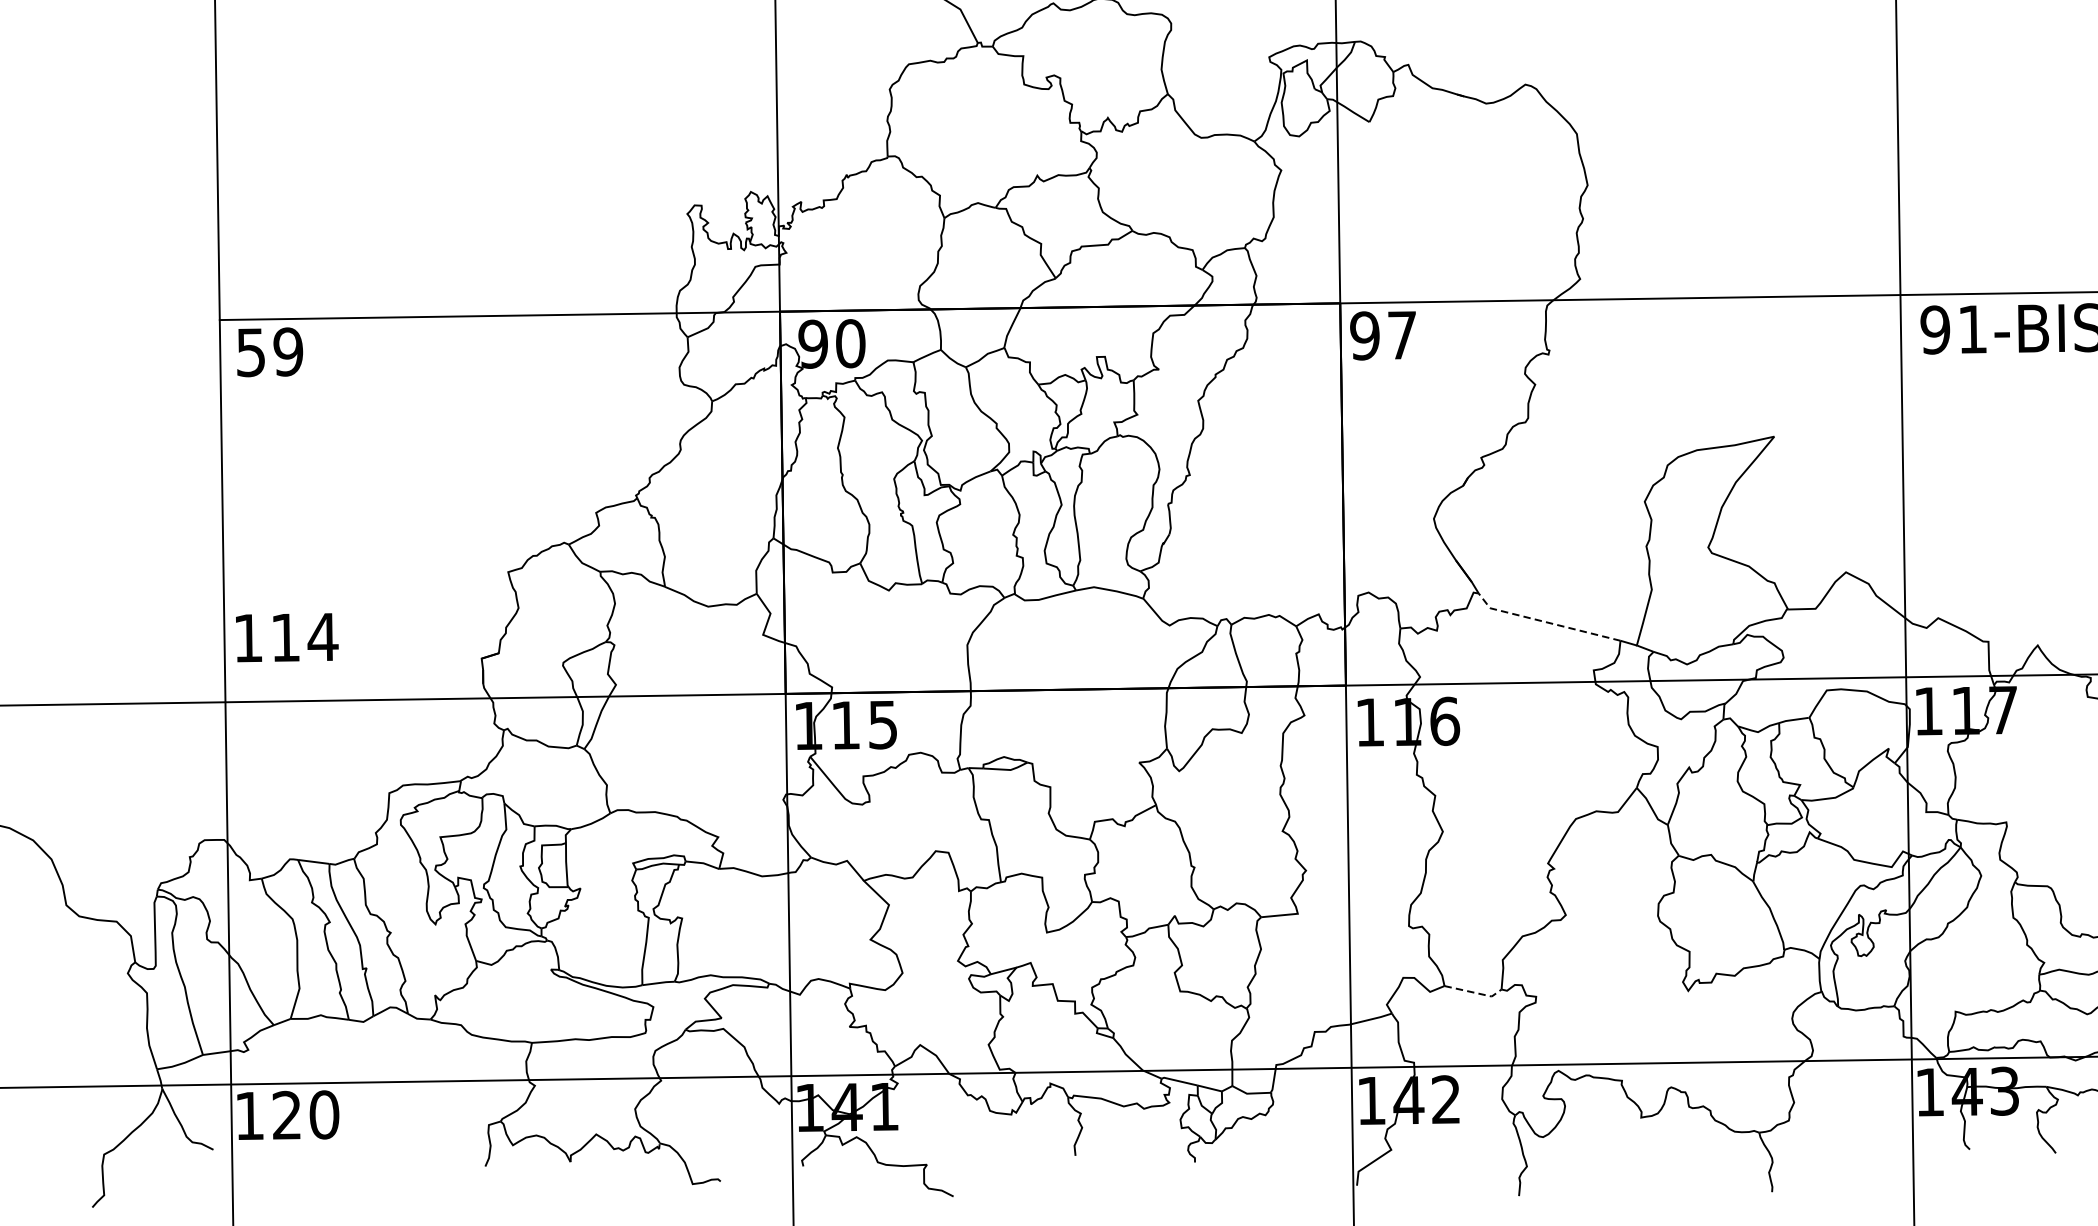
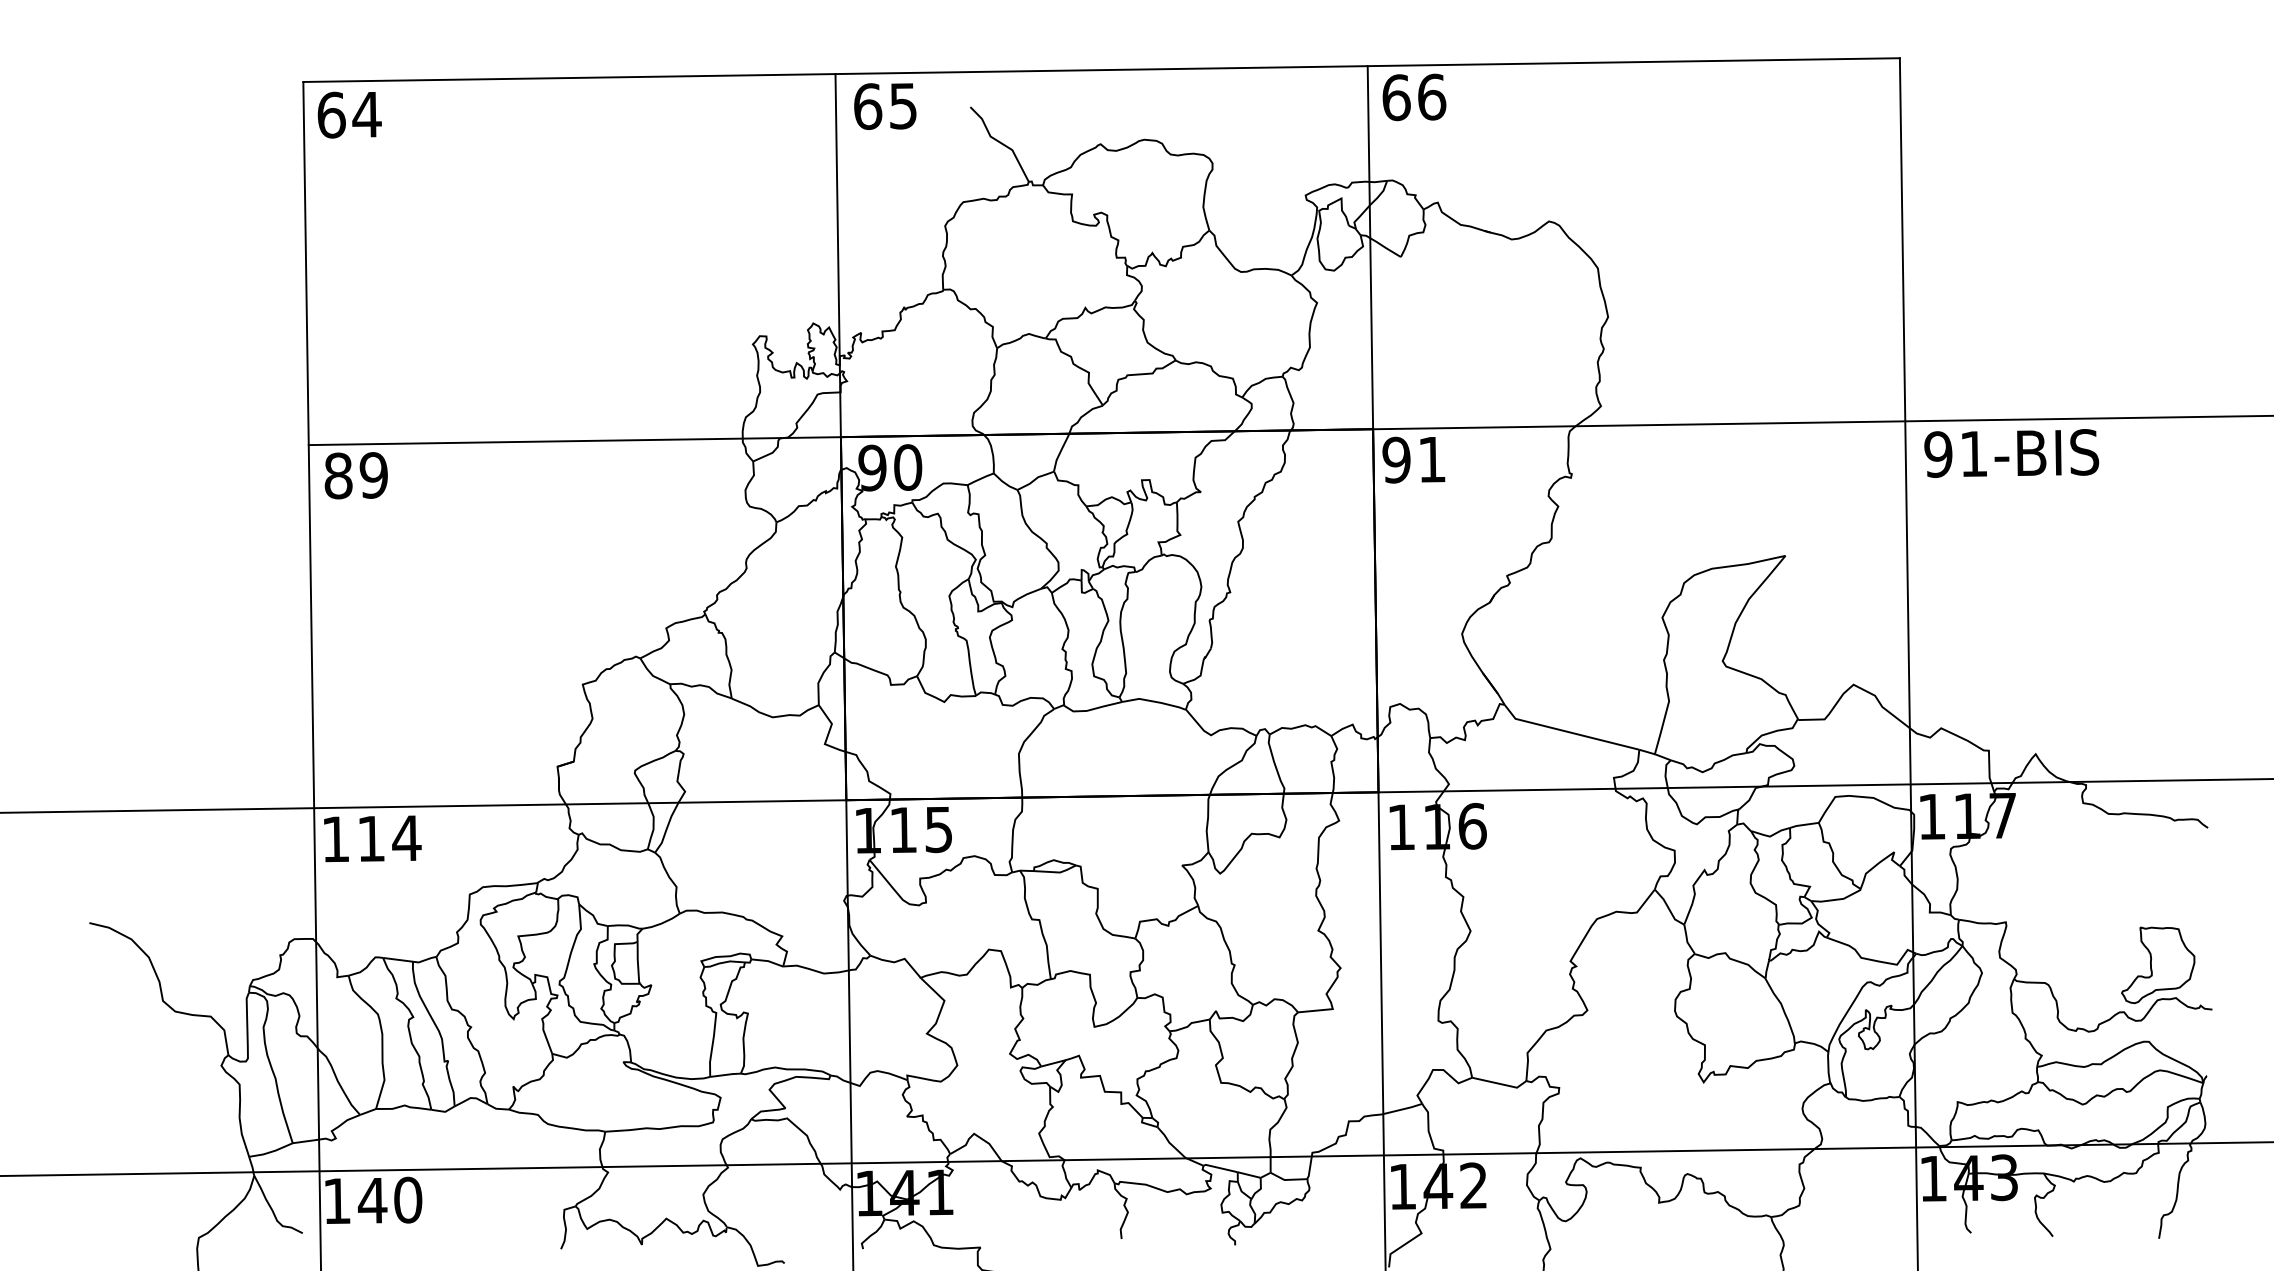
text: (1401, 335) -> (1431, 459), 97 -> 91
text: (251, 352) -> (338, 475), 59 -> 89
line: (1544, 621) -> (1567, 731), dashed -> solid
text: (286, 637) -> (372, 838), moved
line: (1475, 993) -> (1501, 1084), dashed -> solid
text: (286, 1115) -> (372, 1200), 120 -> 140

